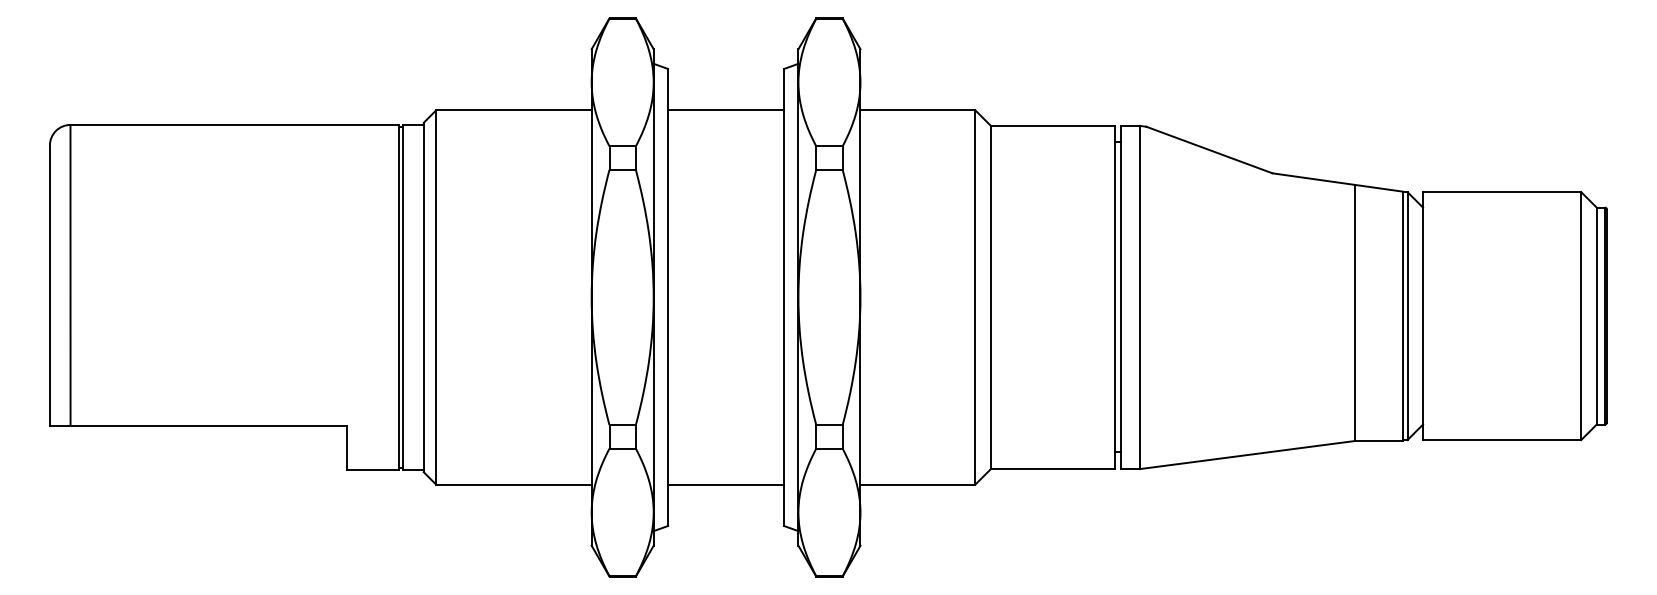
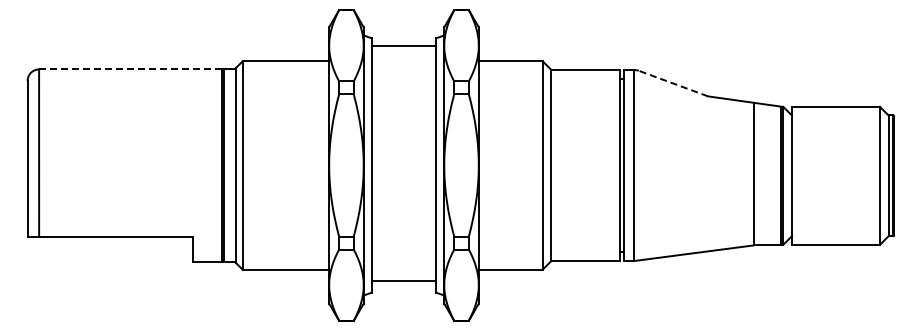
line: (725, 110) -> (403, 46), moved
line: (234, 125) -> (130, 69), solid -> dashed
line: (1208, 150) -> (672, 83), solid -> dashed
line: (725, 484) -> (403, 280), moved

